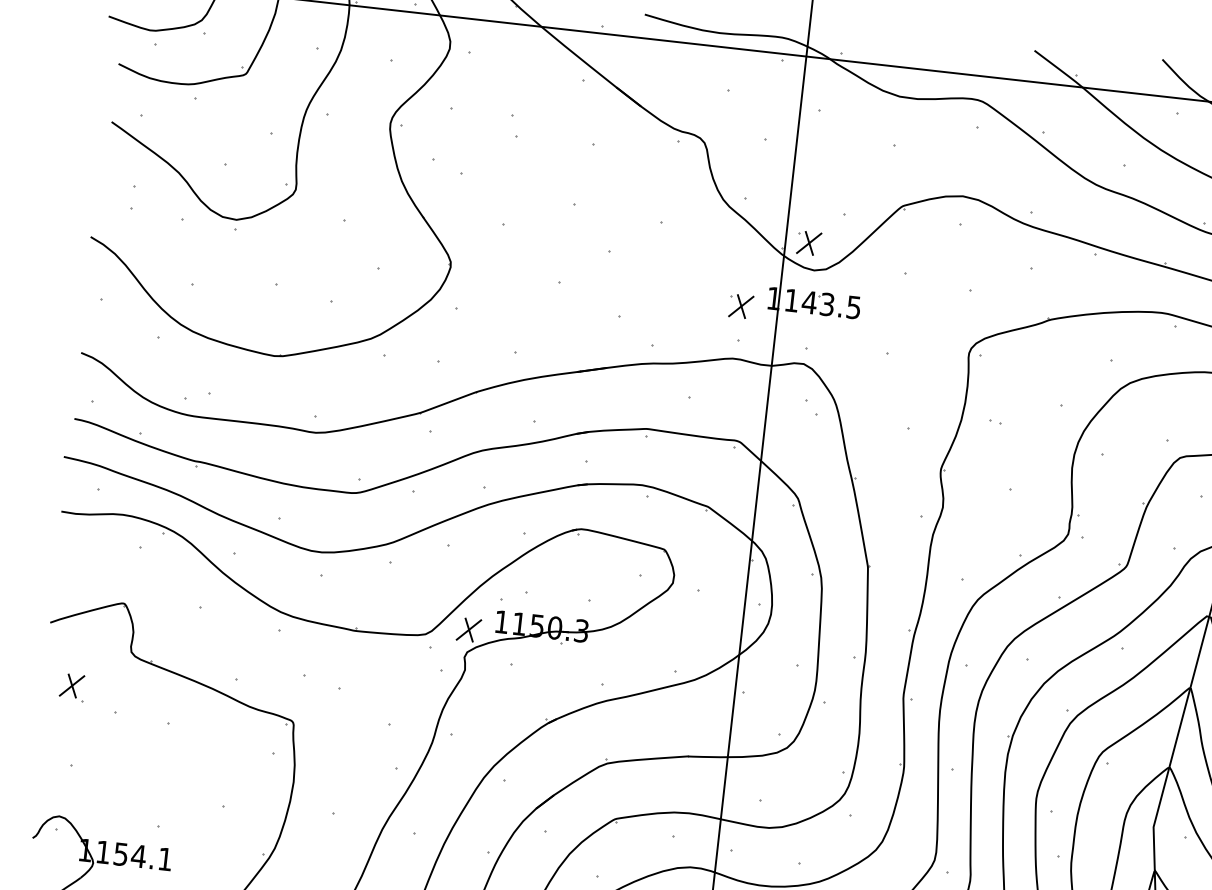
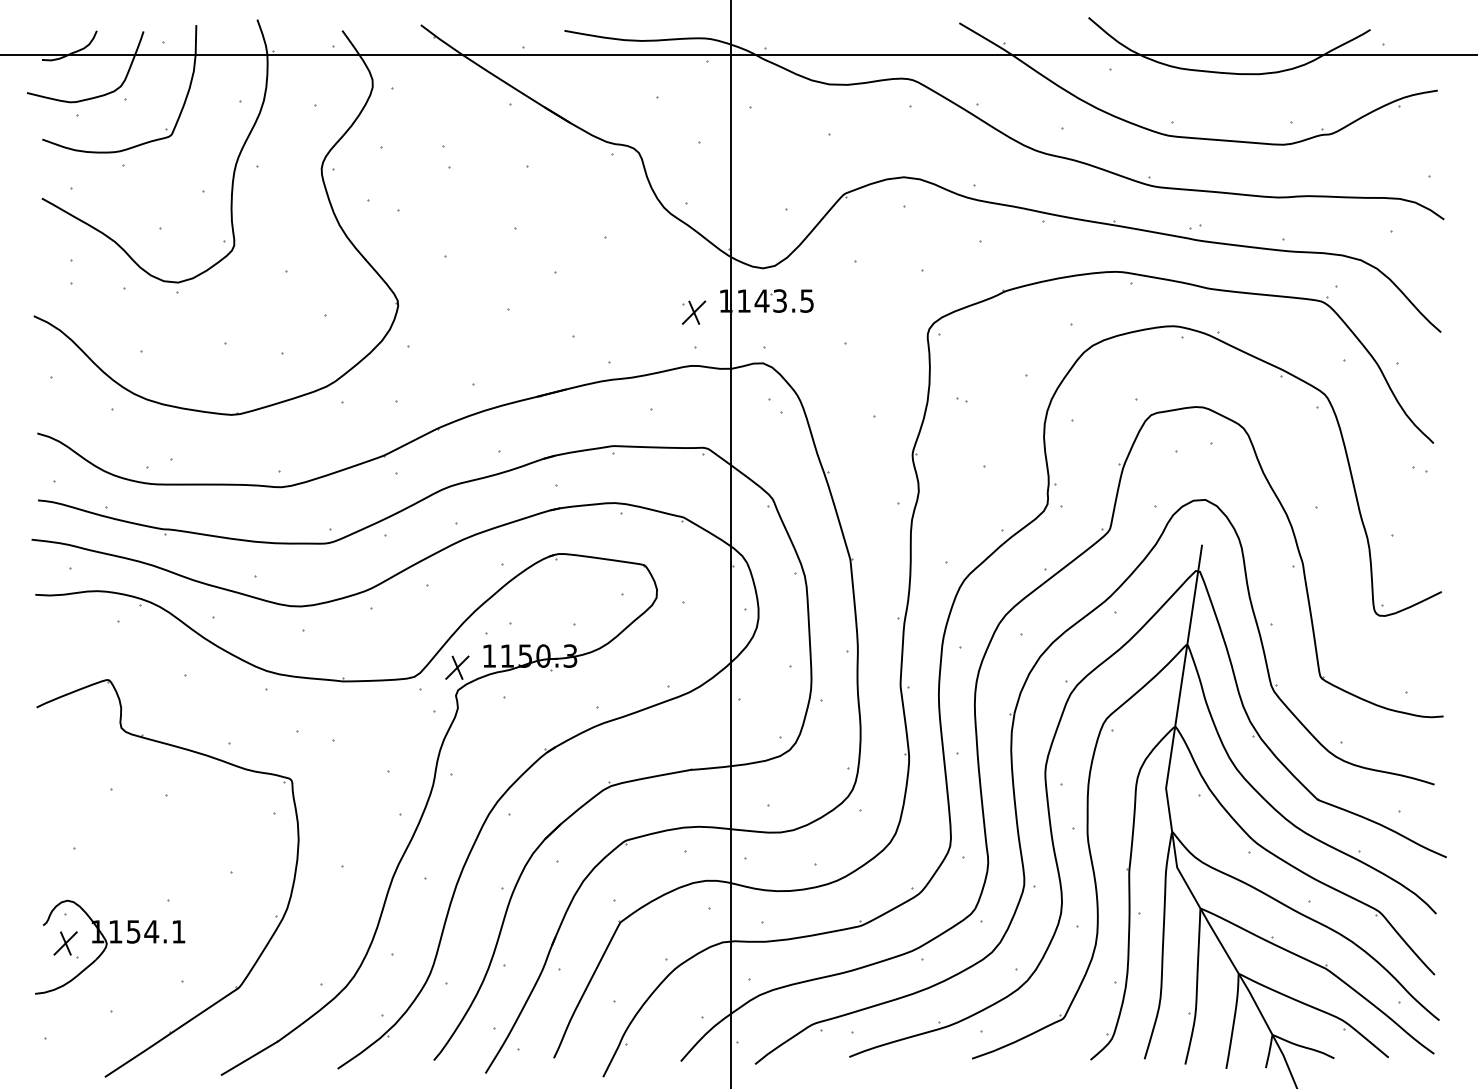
part: (808, 243) -> (754, 241), removed
part: (71, 686) -> (65, 944), moved

